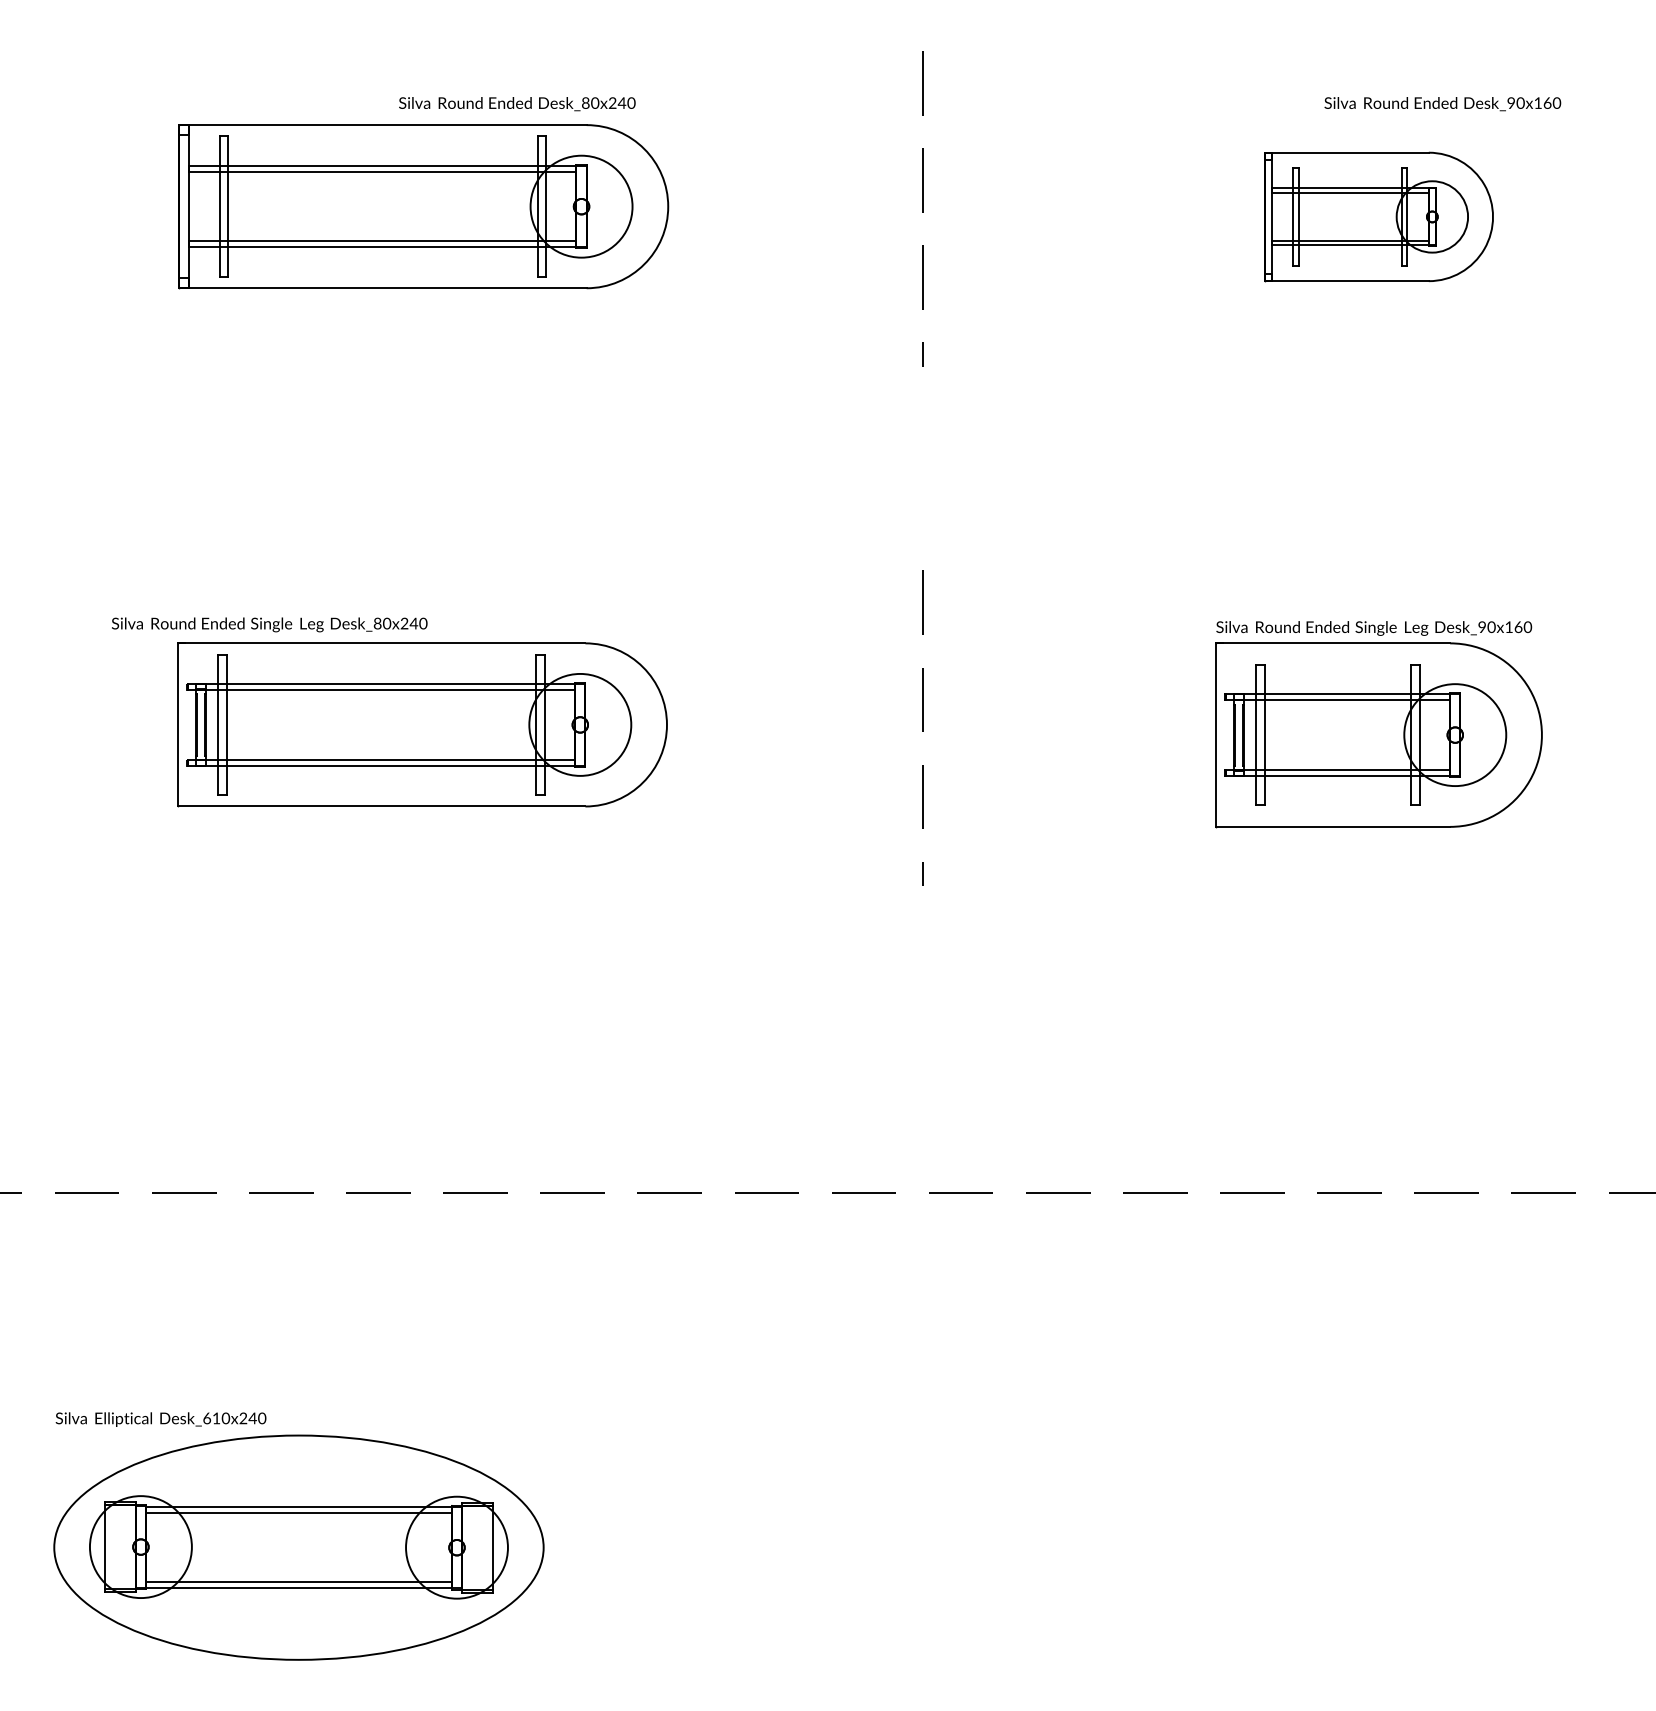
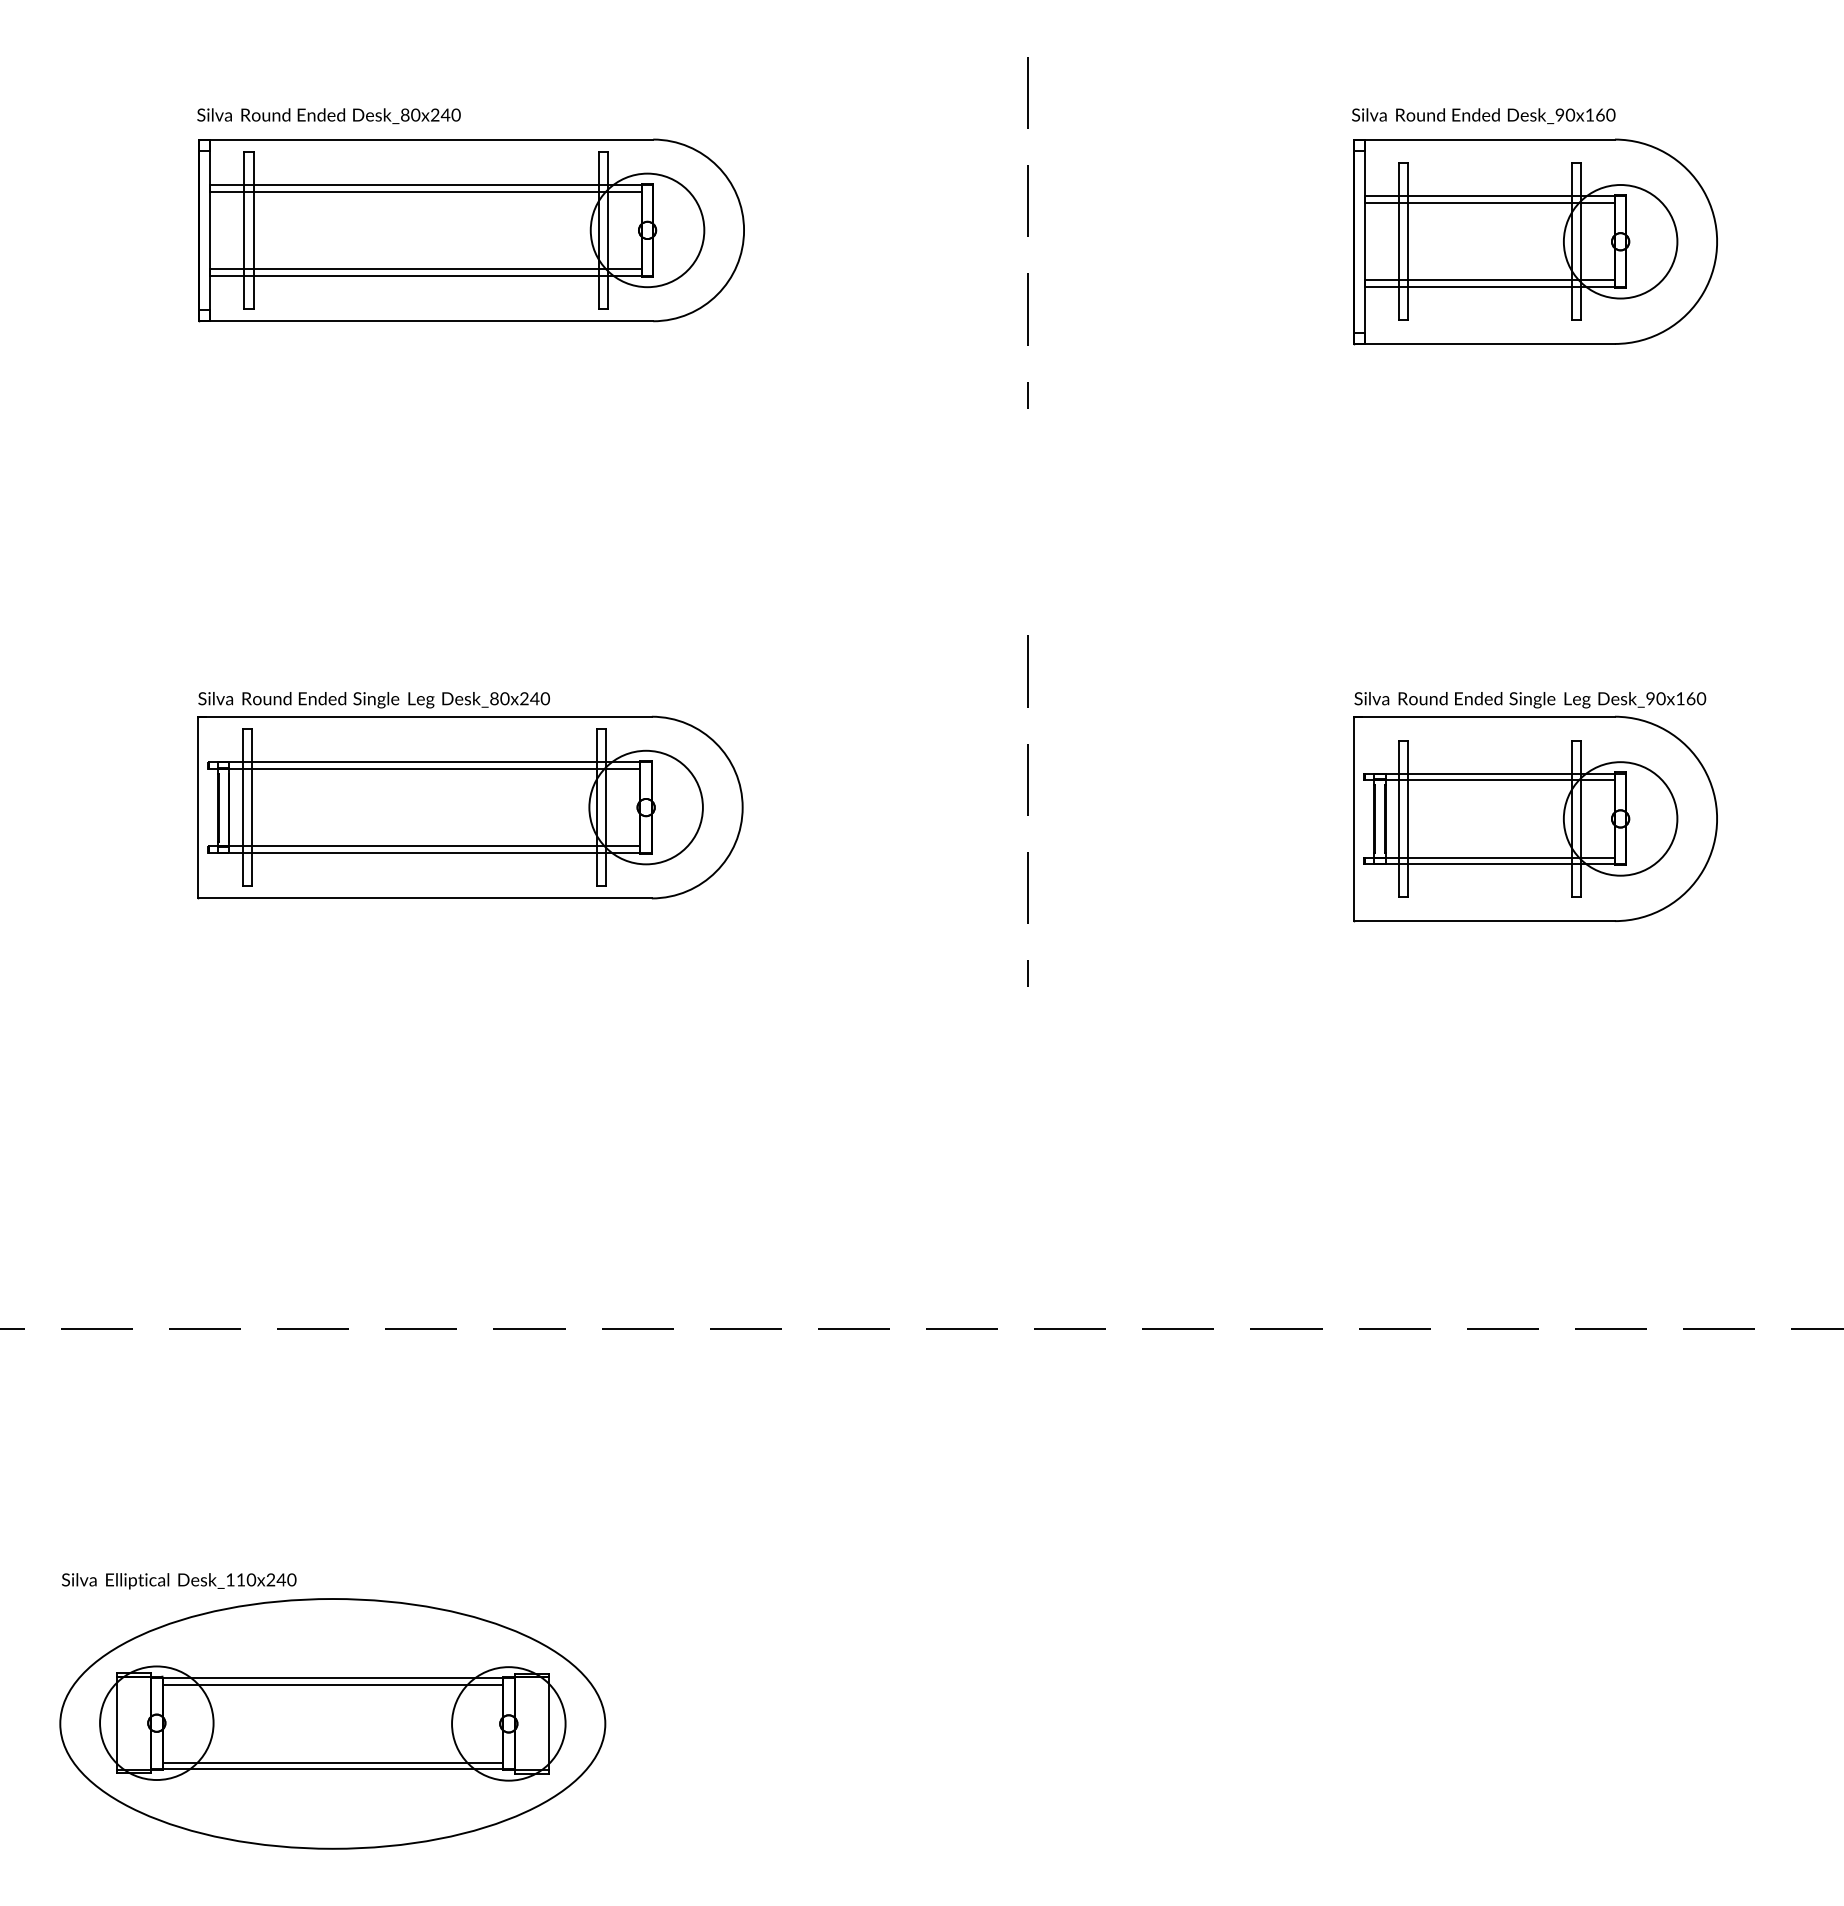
text: (516, 104) -> (328, 116), moved
text: (1442, 104) -> (1483, 116), moved
part: (1378, 216) -> (1535, 241), size x1.43
text: (269, 625) -> (373, 700), moved
text: (207, 1418) -> (230, 1579), Desk_610x240 -> Desk_110x240

